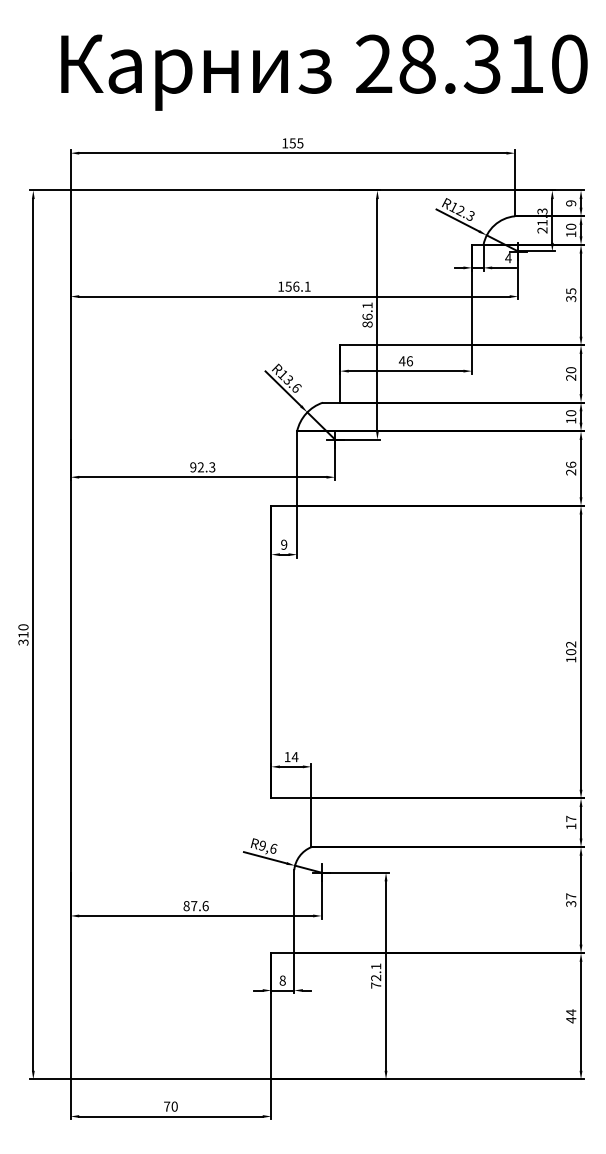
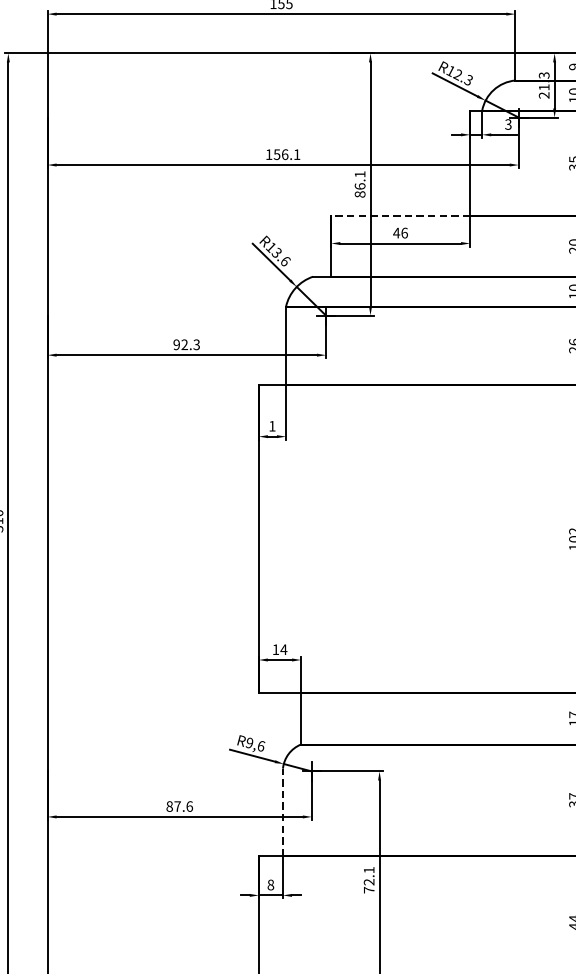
text: (508, 258) -> (508, 124), 4 -> 3
line: (406, 345) -> (401, 216), solid -> dashed
text: (284, 544) -> (272, 425), 9 -> 1
line: (294, 911) -> (283, 812), solid -> dashed

